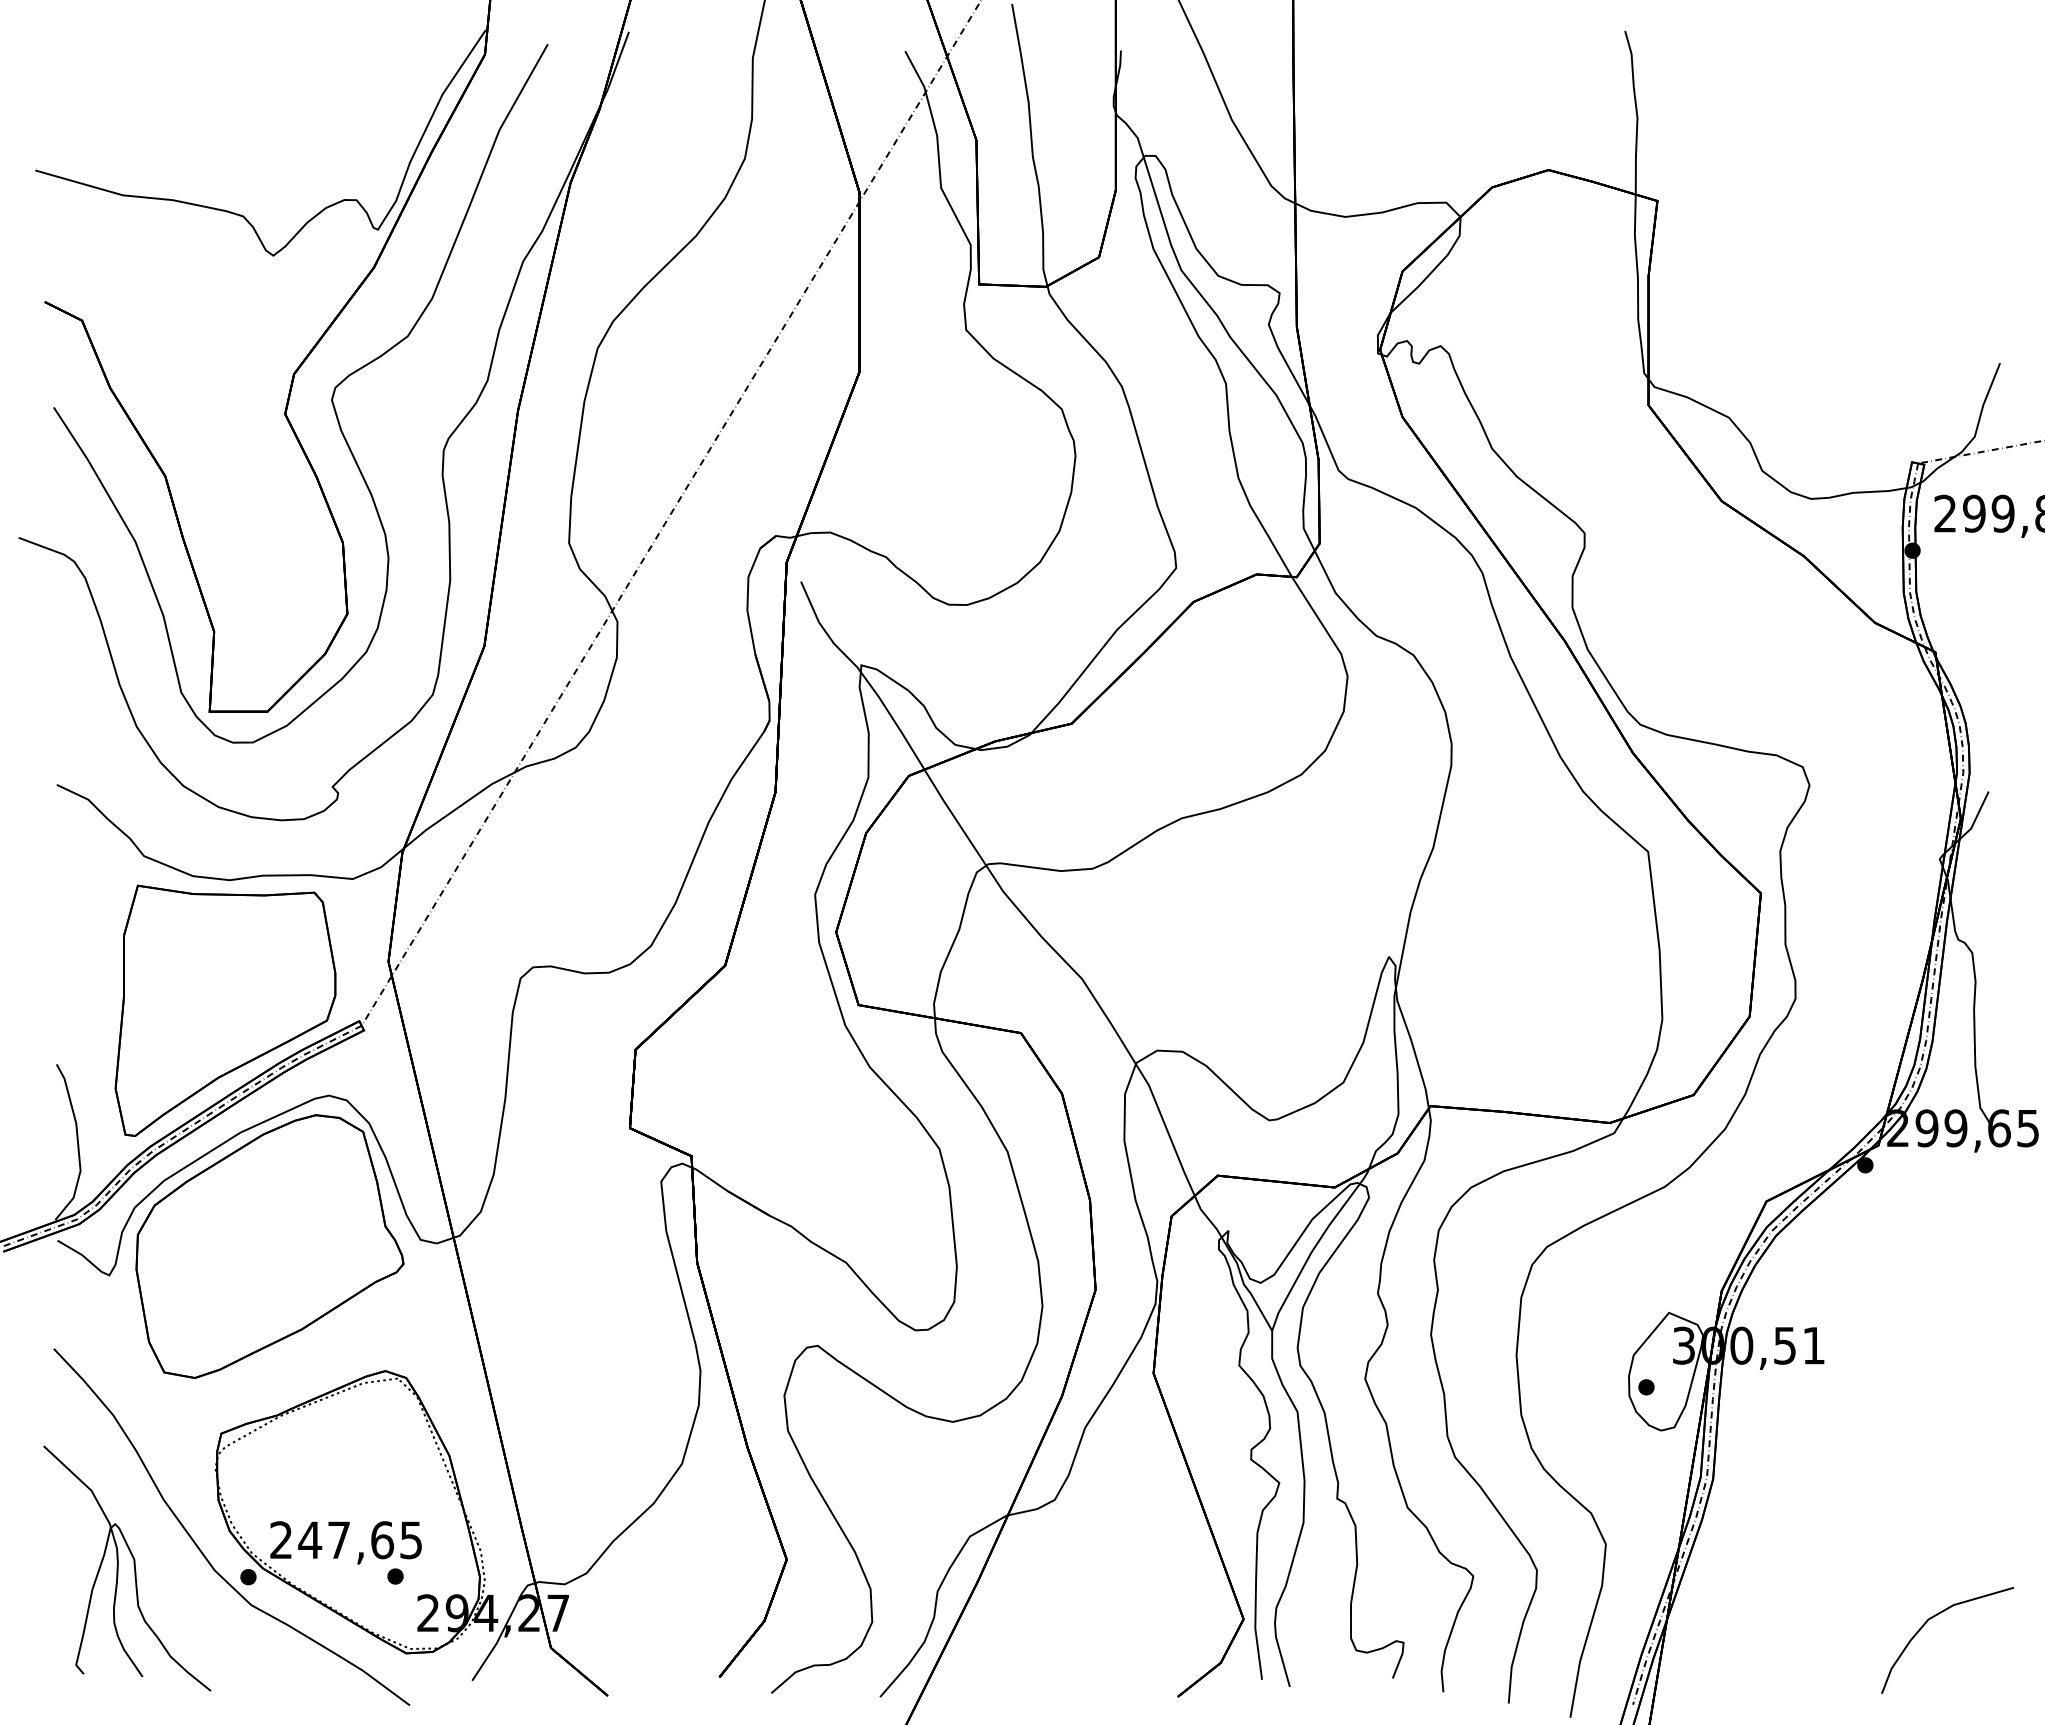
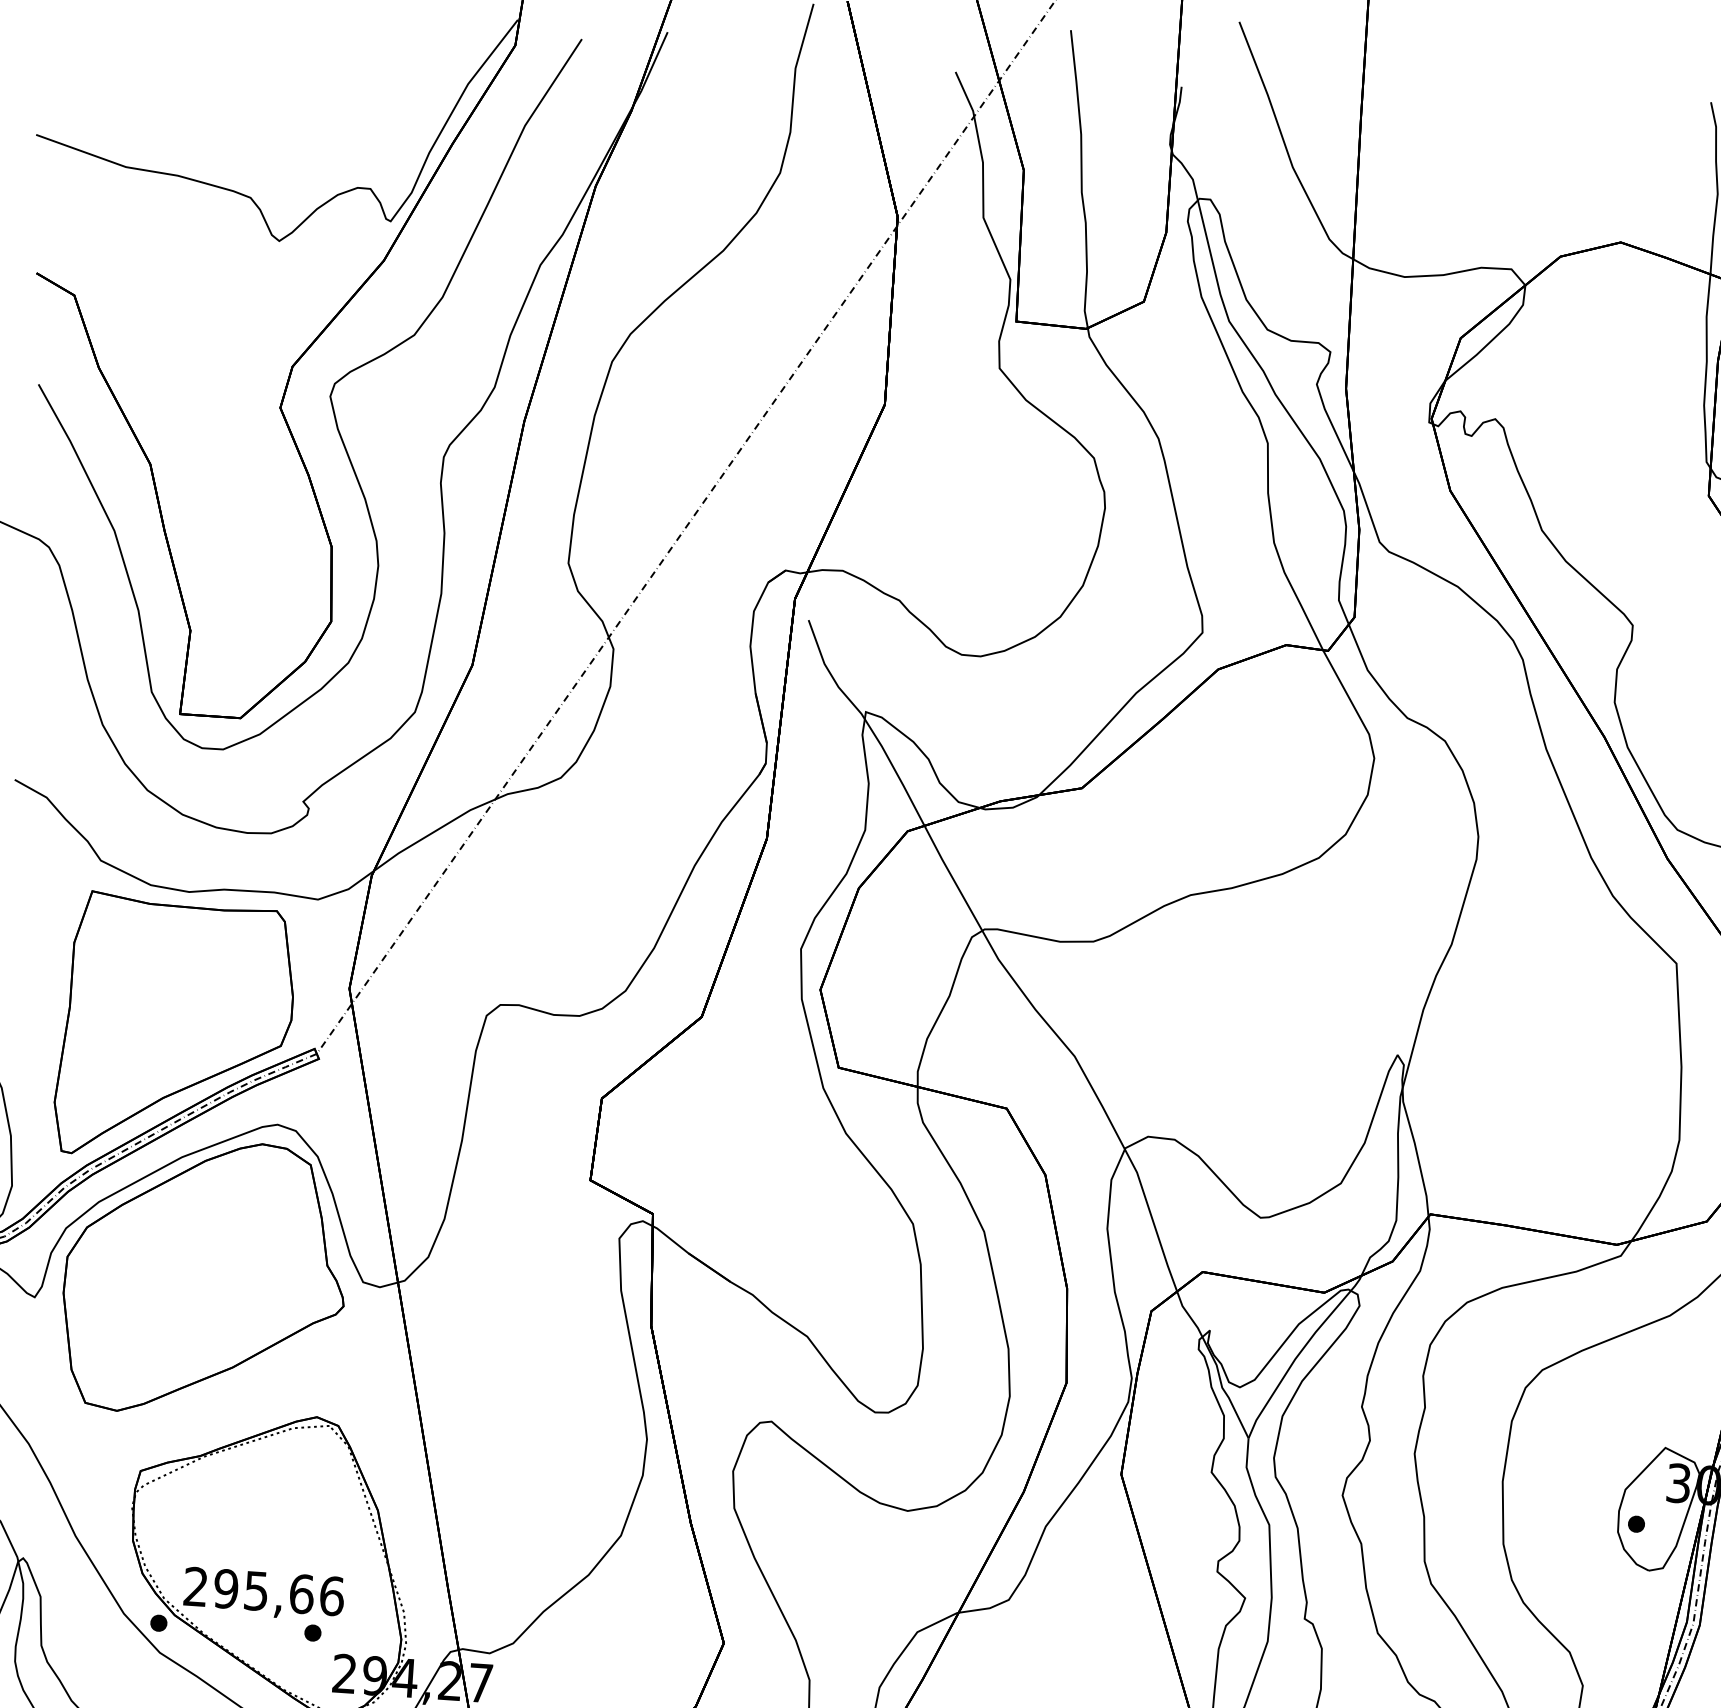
text: (360, 1540) -> (278, 1592), 247,65 -> 295,66

